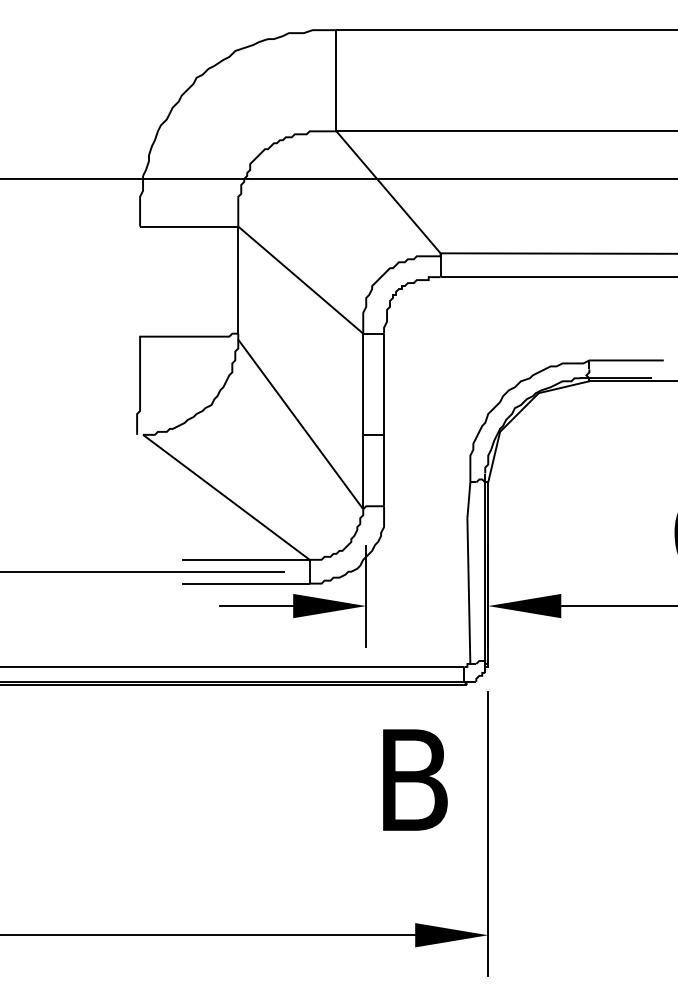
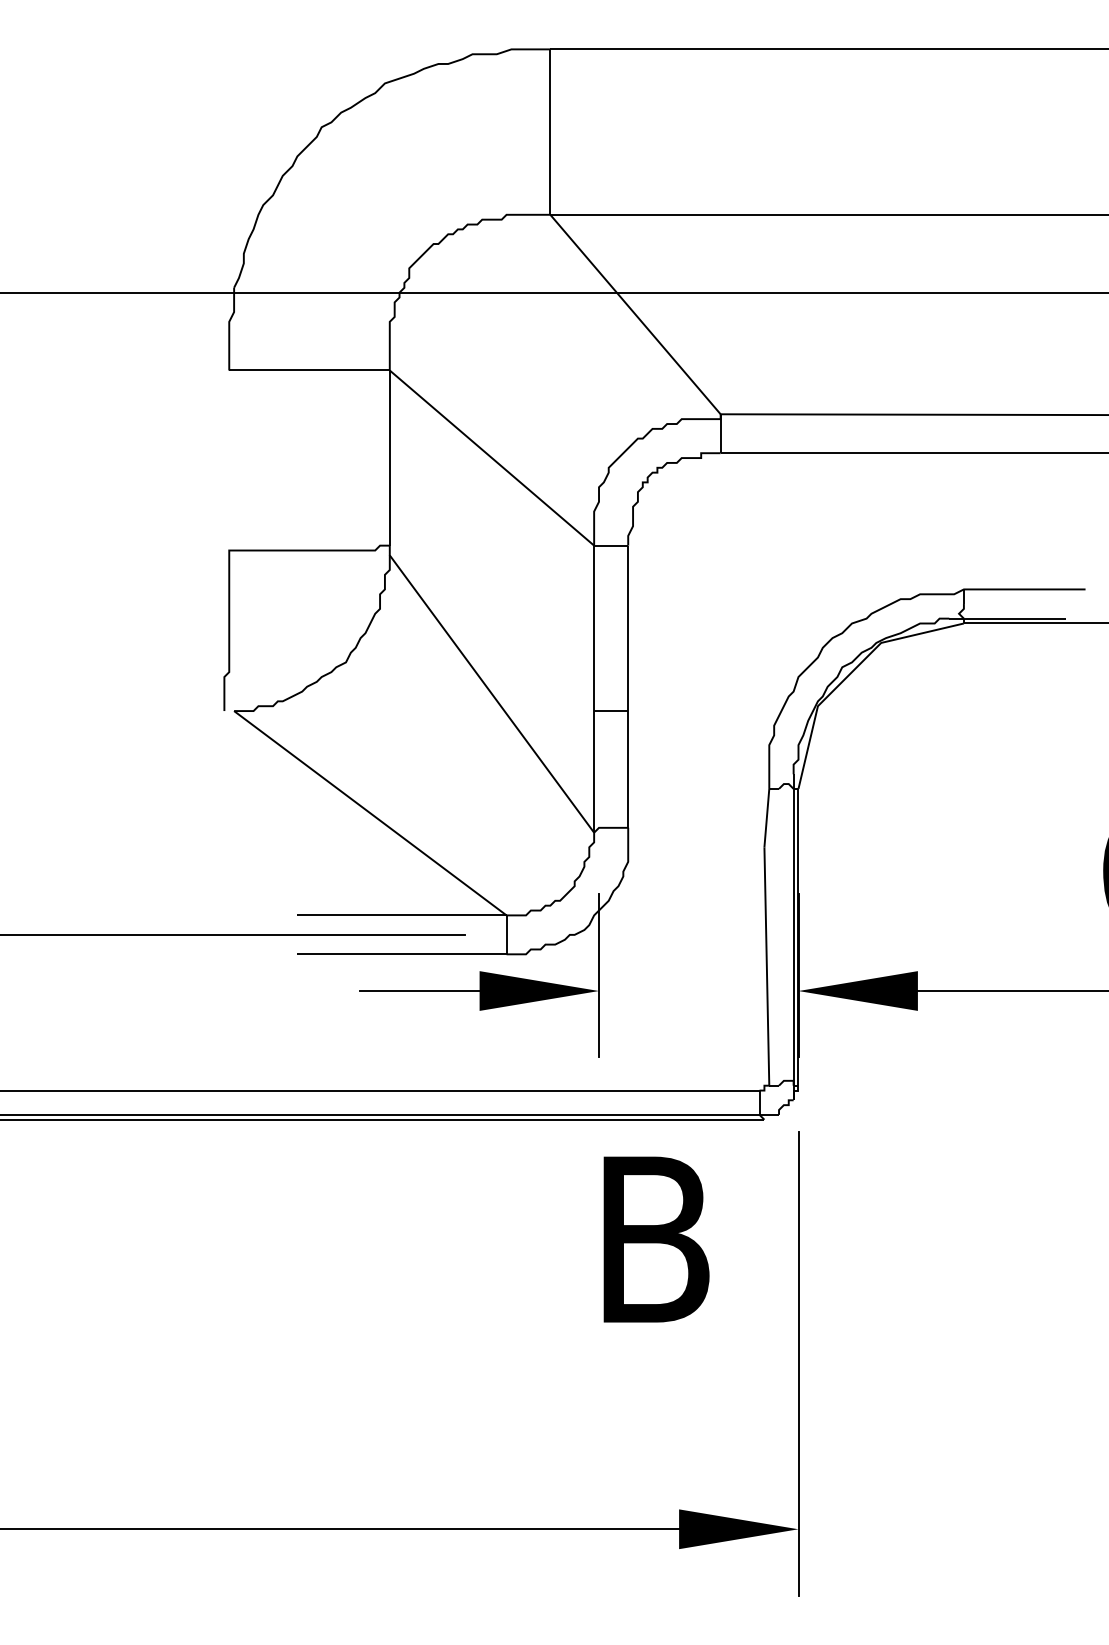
text: (415, 779) -> (656, 1238), moved

